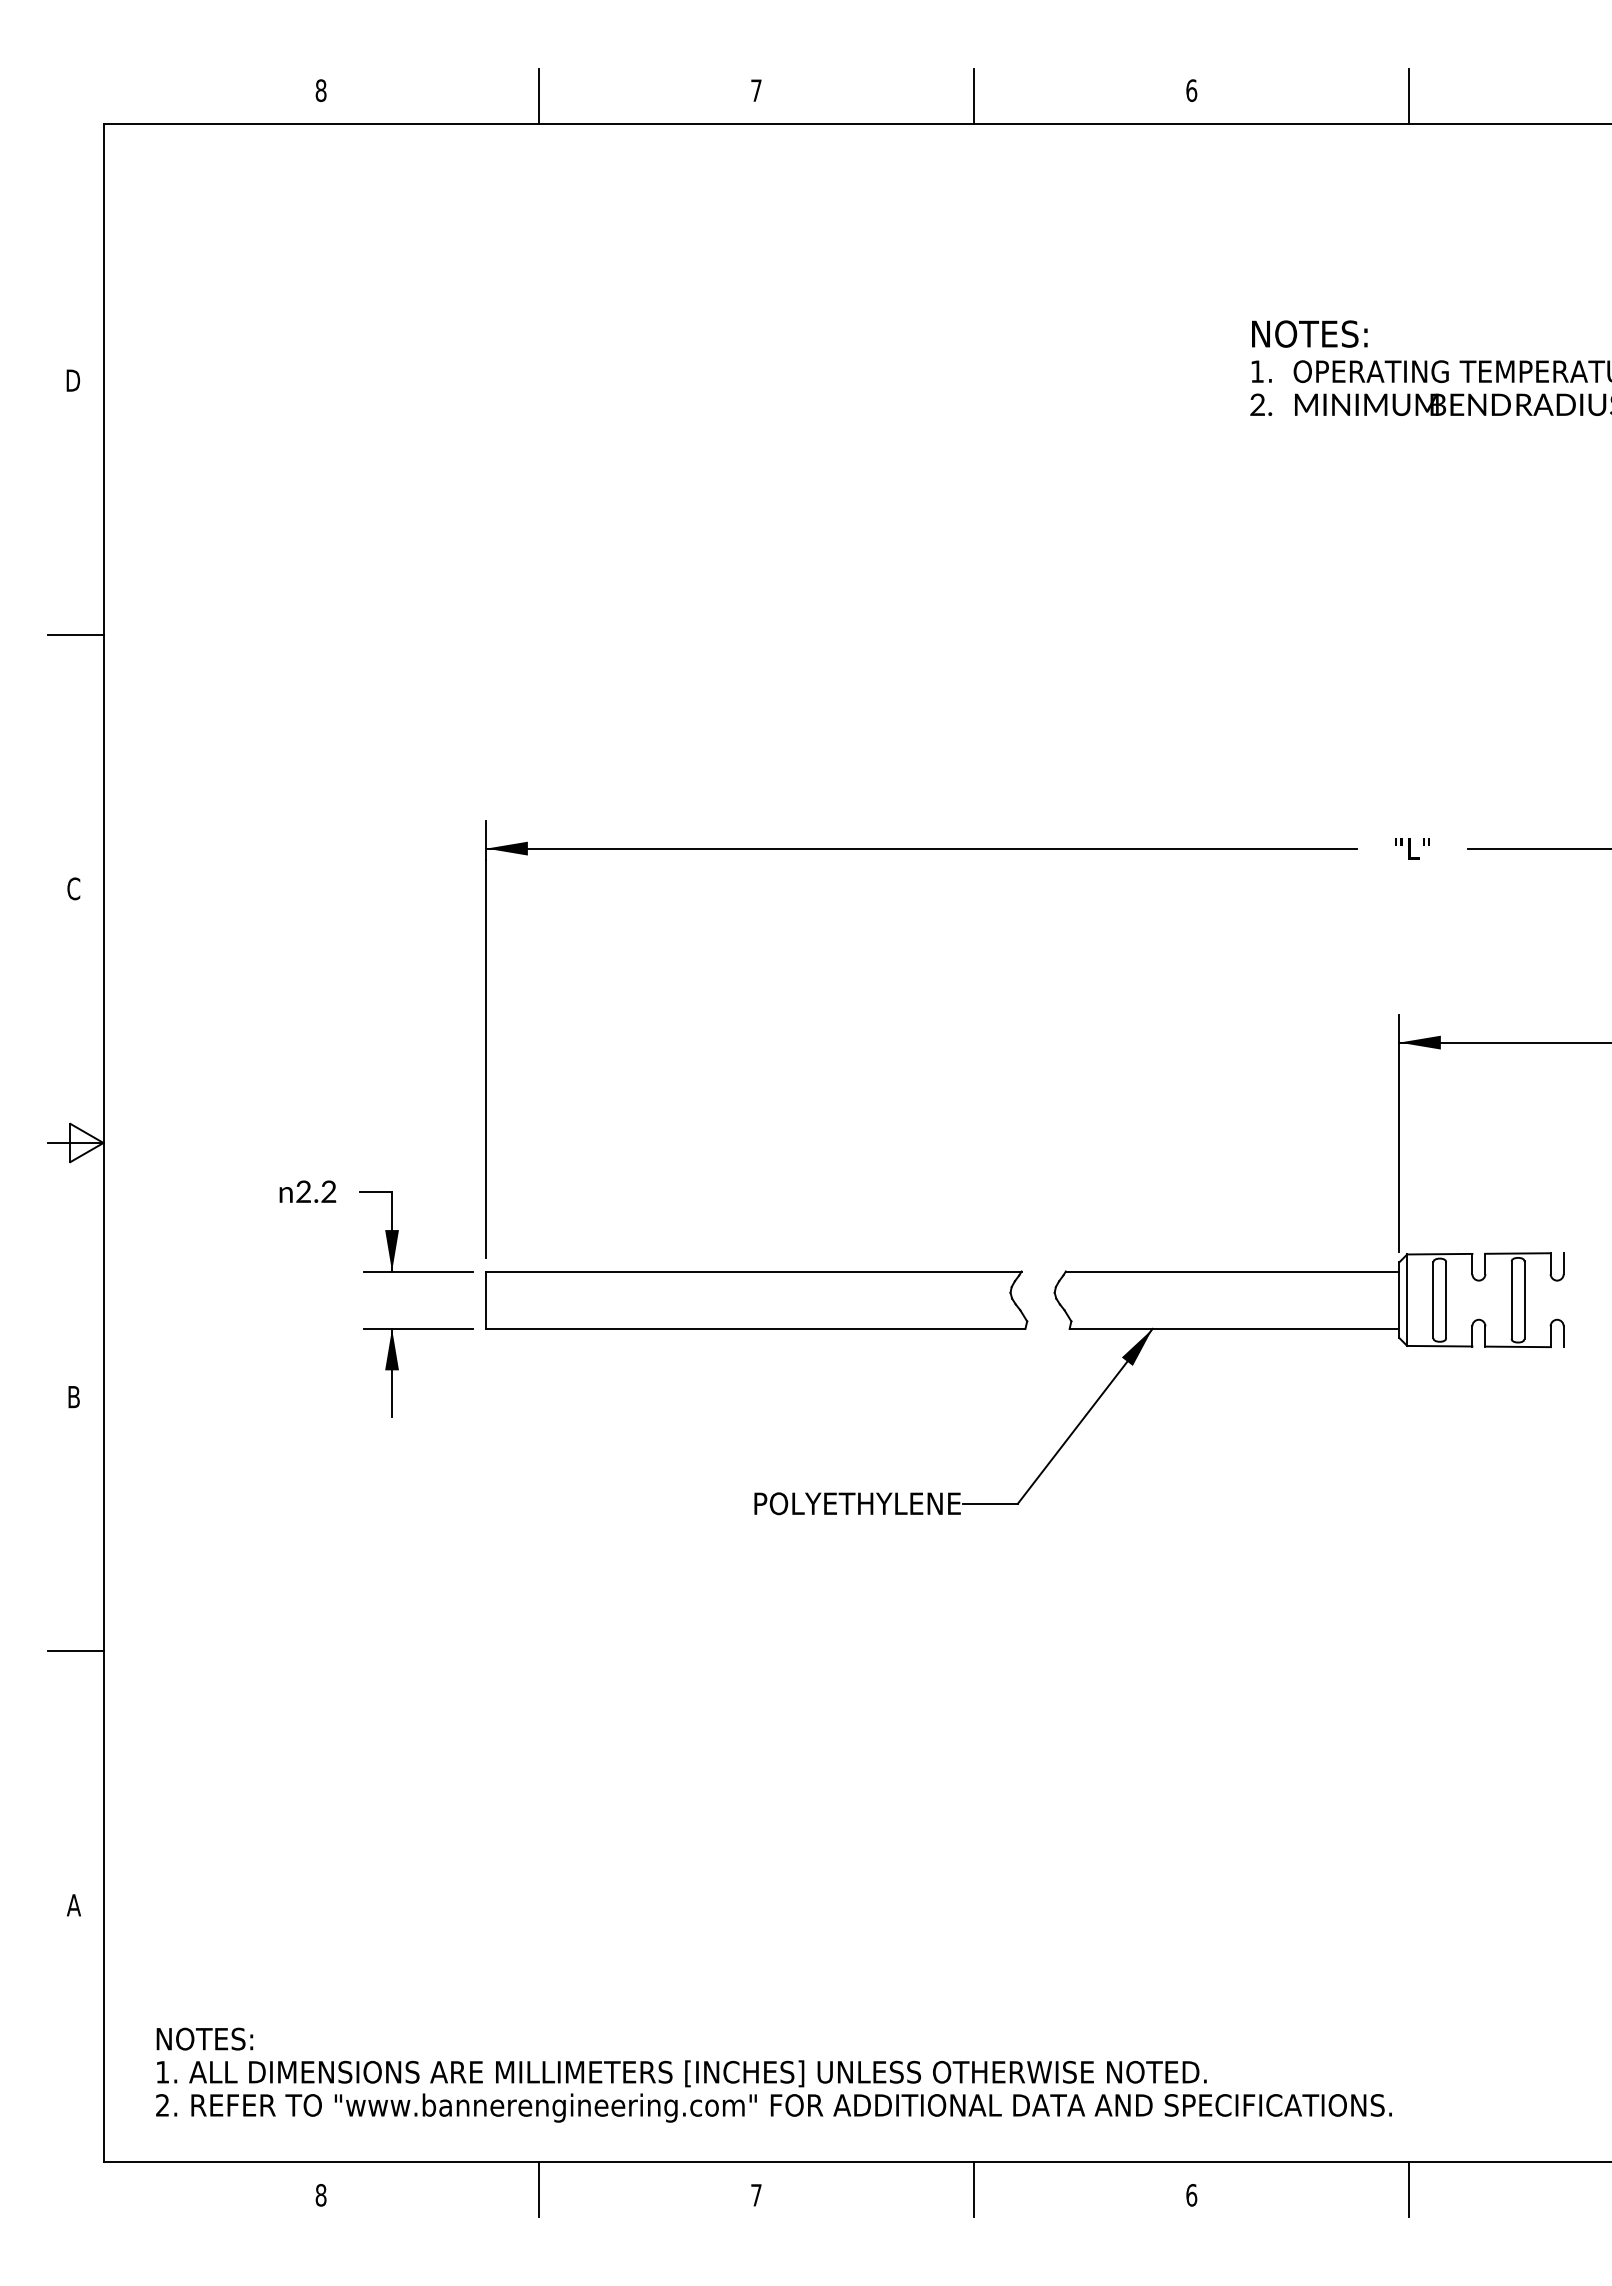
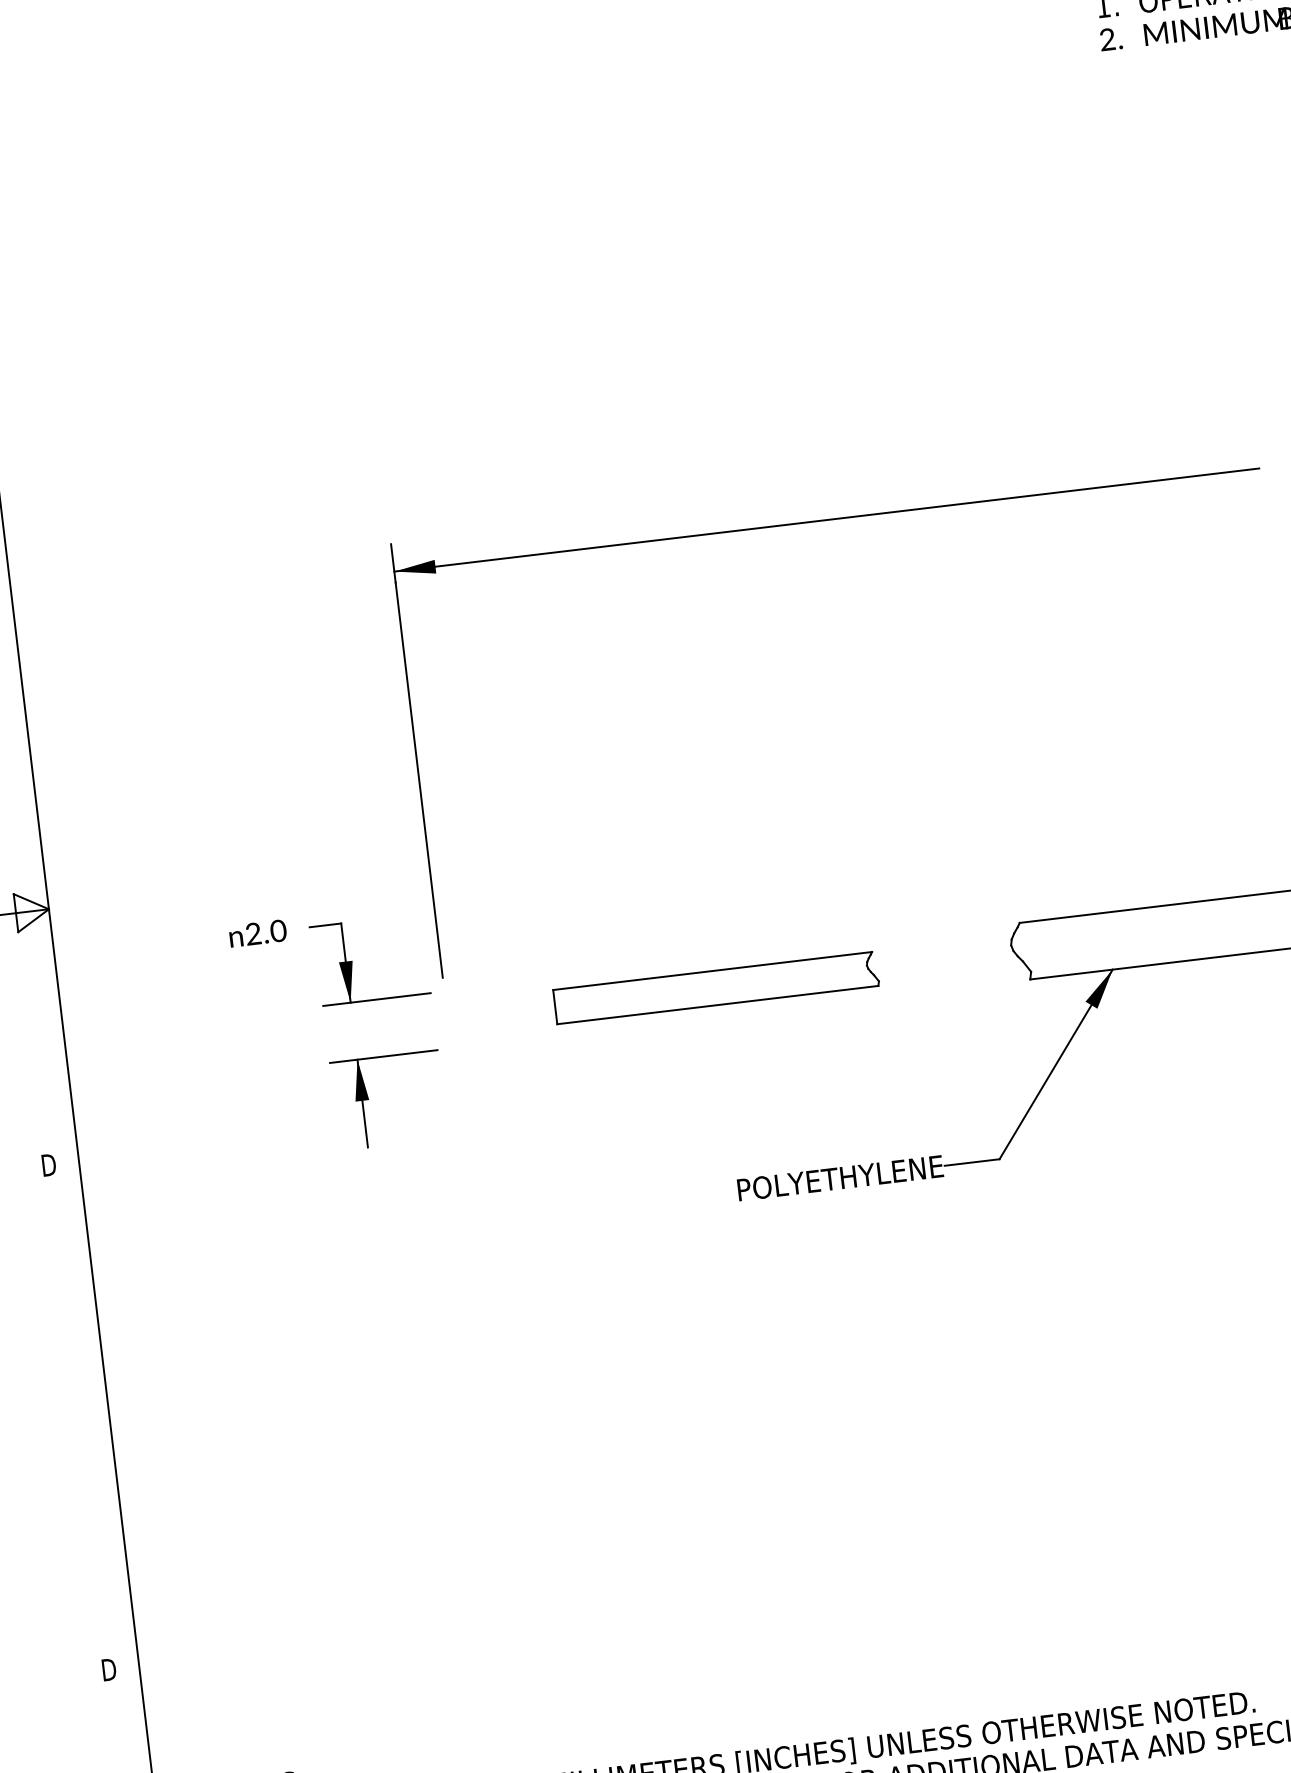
text: (328, 1191) -> (278, 930), 2.2 -> 2.0
part: (756, 1299) -> (715, 987), size x0.6
text: (73, 1397) -> (49, 1165), B -> D
line: (75, 1651) -> (81, 1417), removed
text: (73, 1905) -> (109, 1669), A -> D

